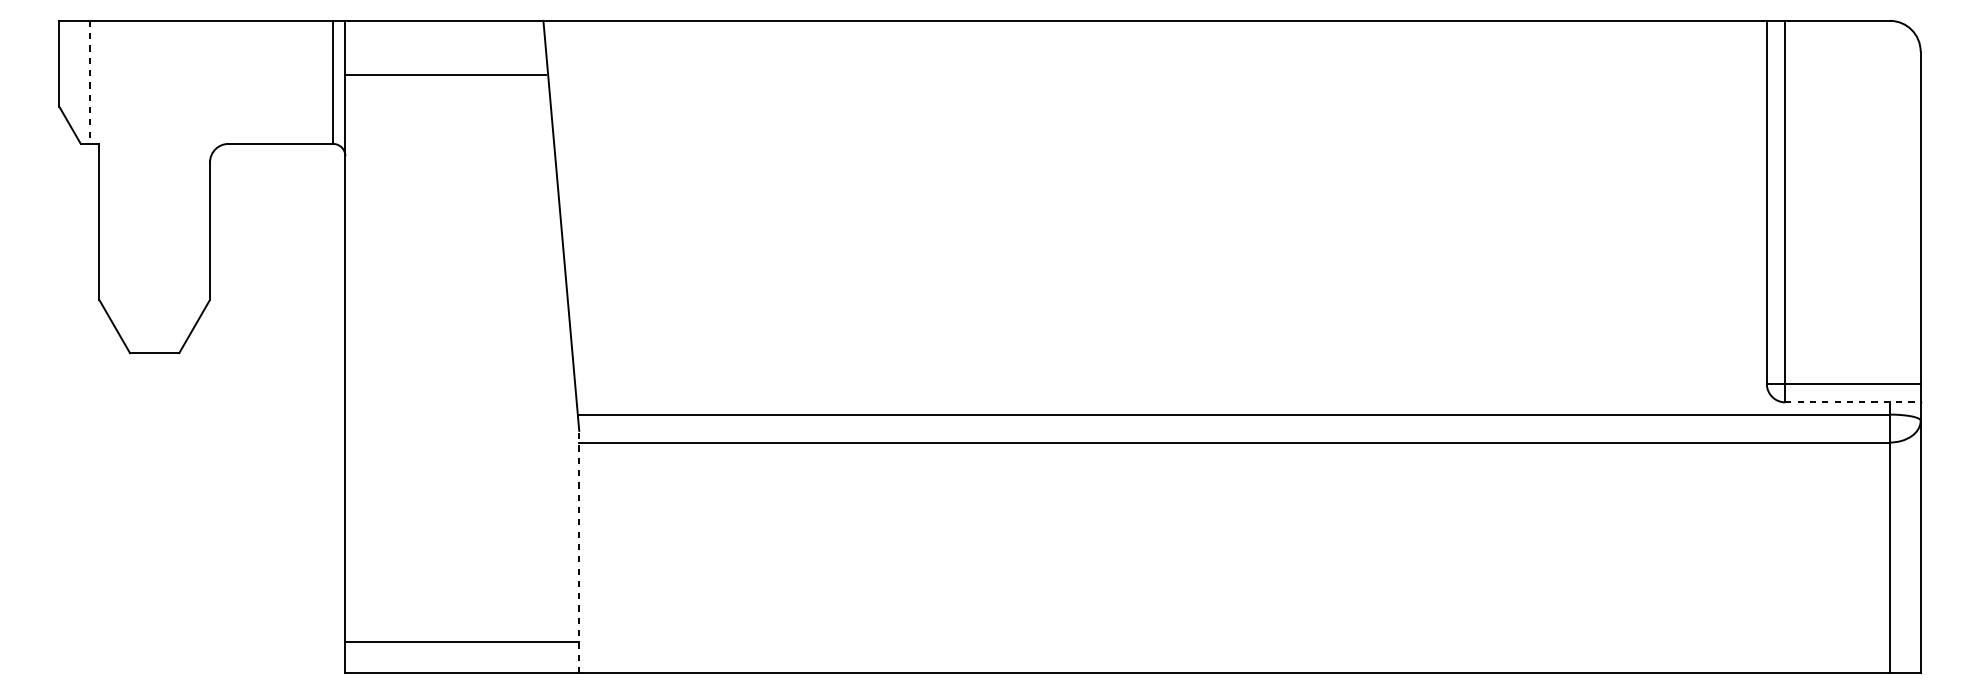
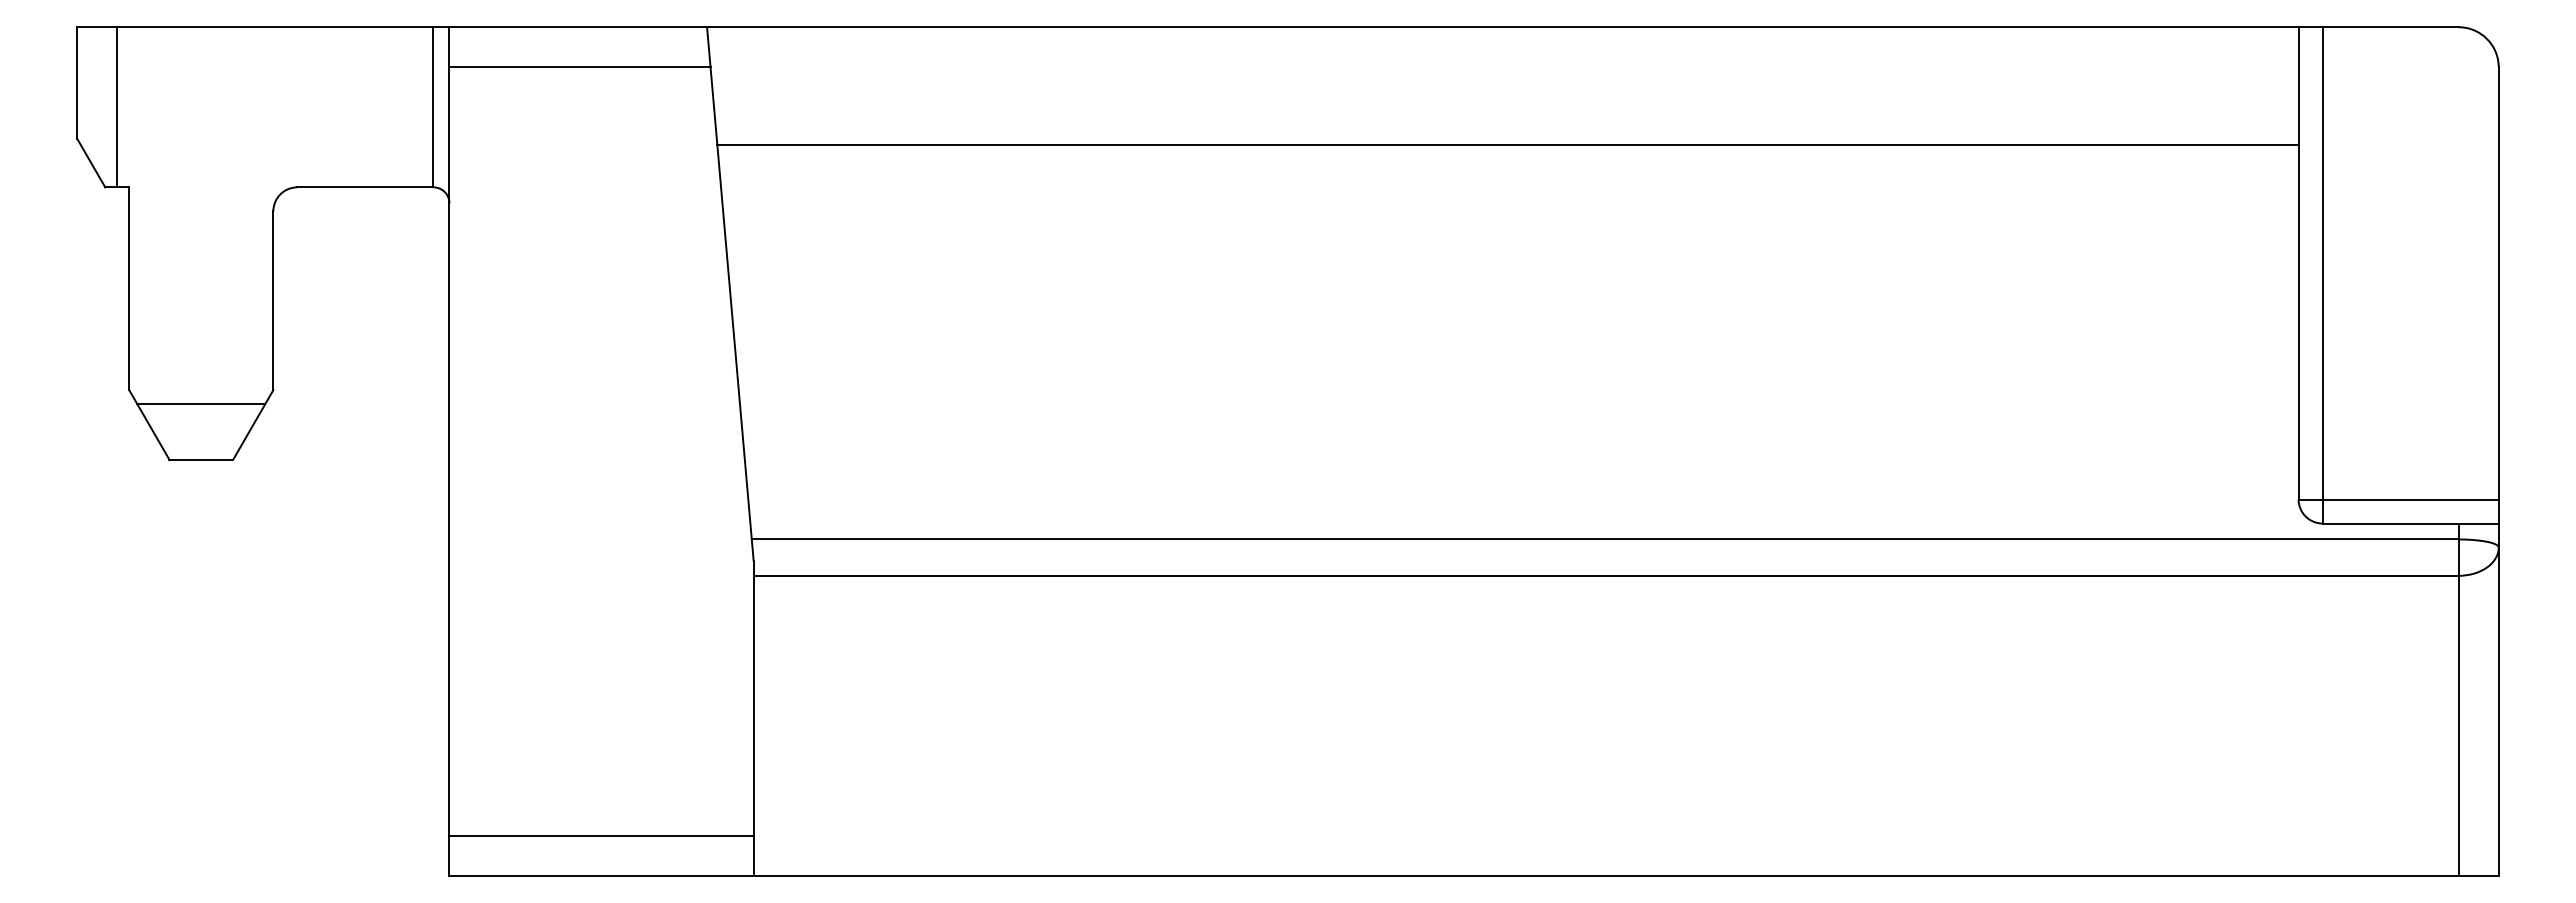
line: (445, 75) -> (579, 67), moved
line: (90, 82) -> (117, 107), dashed -> solid
line: (1158, 111) -> (1507, 145), added
line: (154, 310) -> (201, 404), added
line: (1853, 402) -> (2411, 523), dashed -> solid
line: (579, 552) -> (753, 718), dashed -> solid

